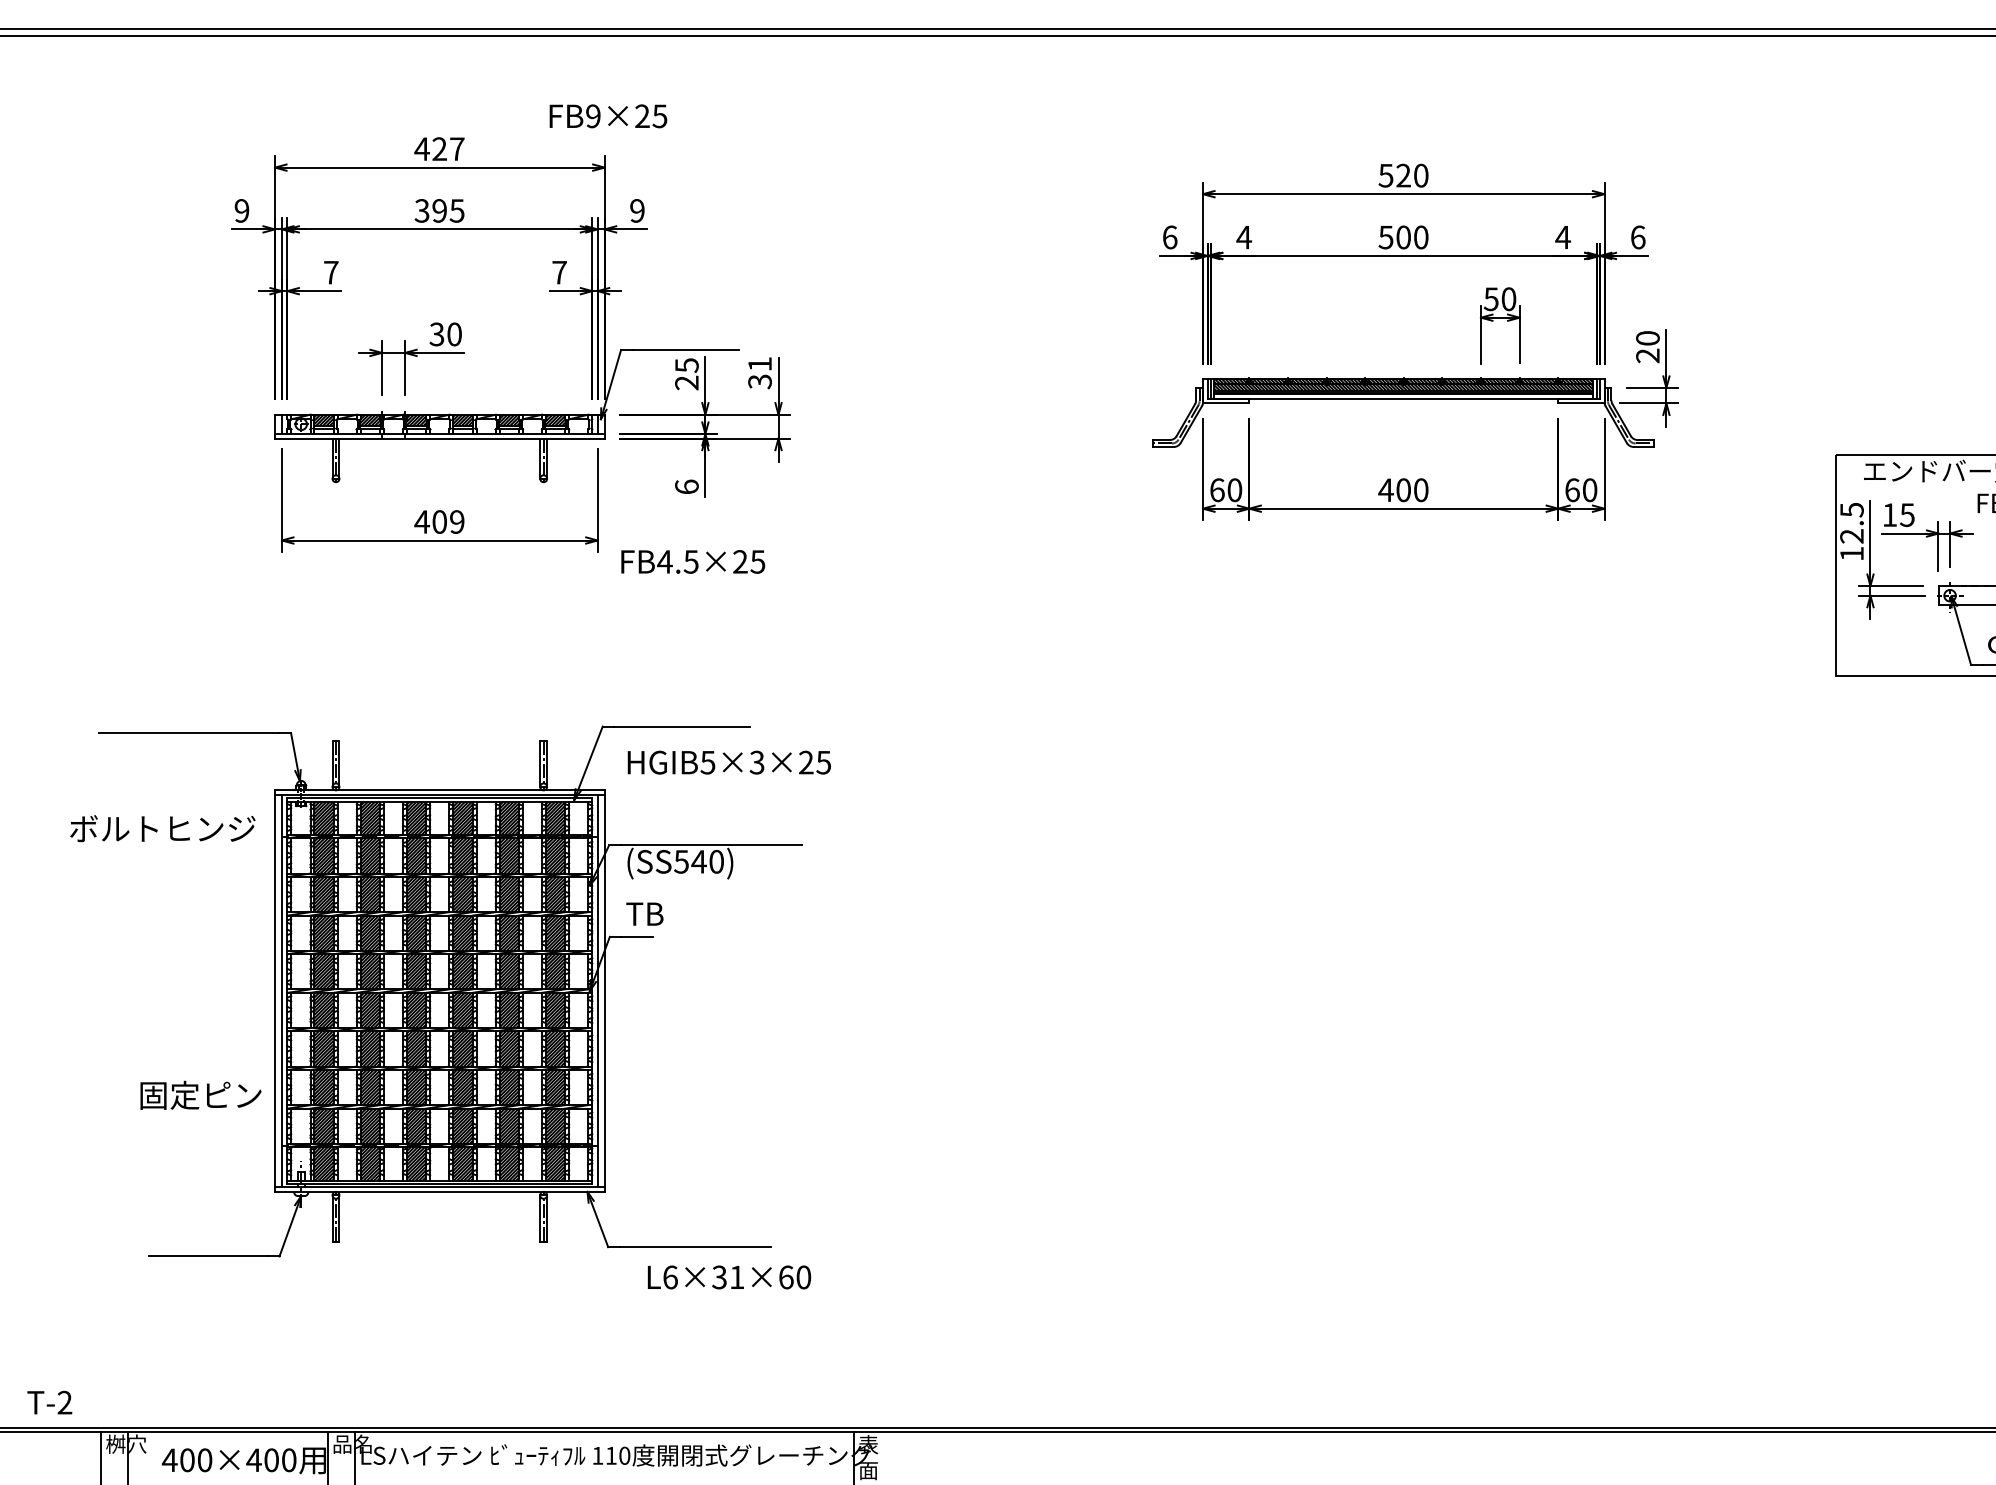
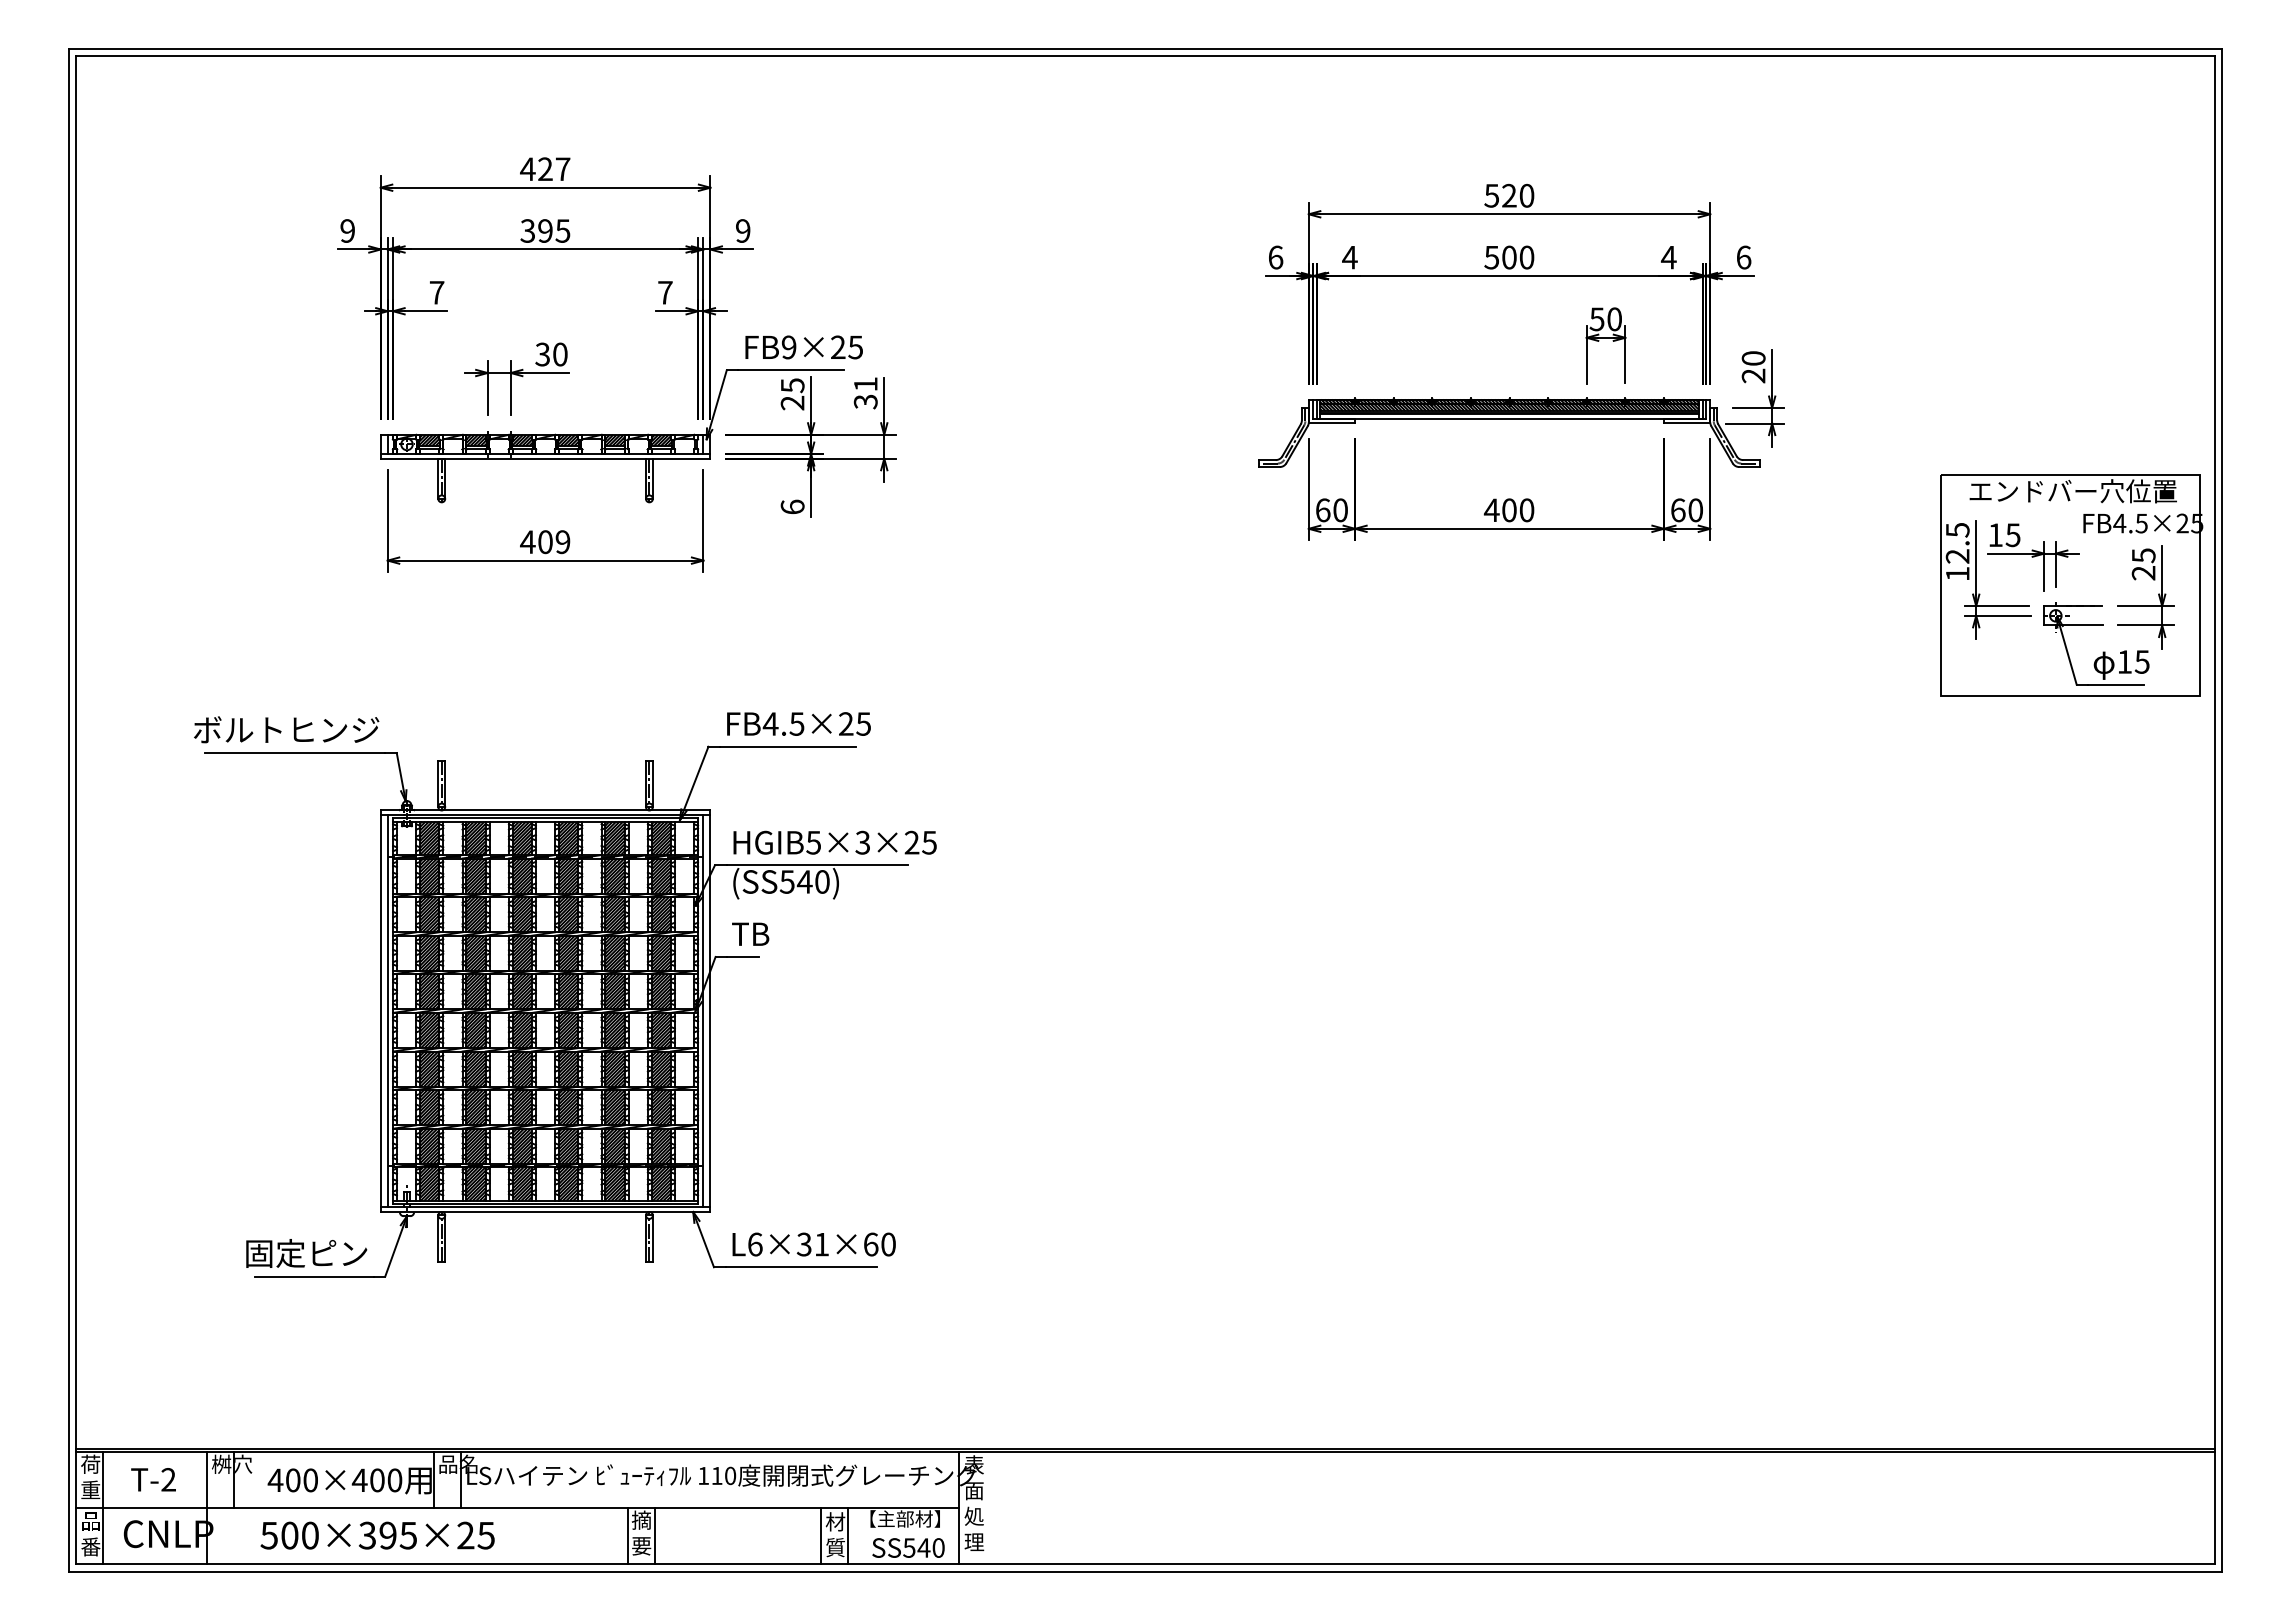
text: (607, 116) -> (803, 347), moved
text: (692, 561) -> (798, 723), moved
text: (728, 762) -> (834, 842), moved
text: (162, 828) -> (286, 729), moved
text: (200, 1095) -> (306, 1253), moved
text: (728, 1277) -> (813, 1244), moved
text: (49, 1402) -> (153, 1479), moved

